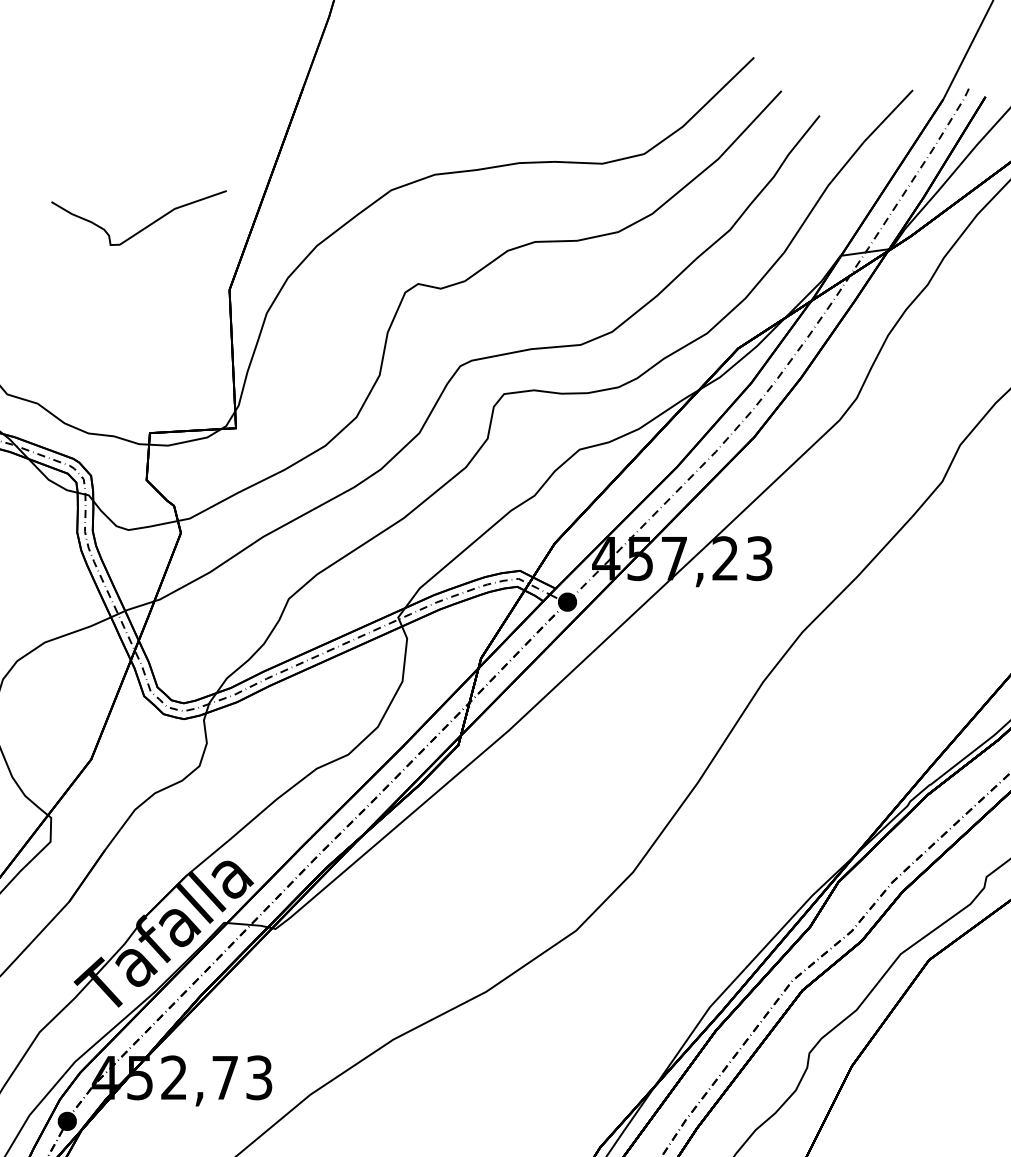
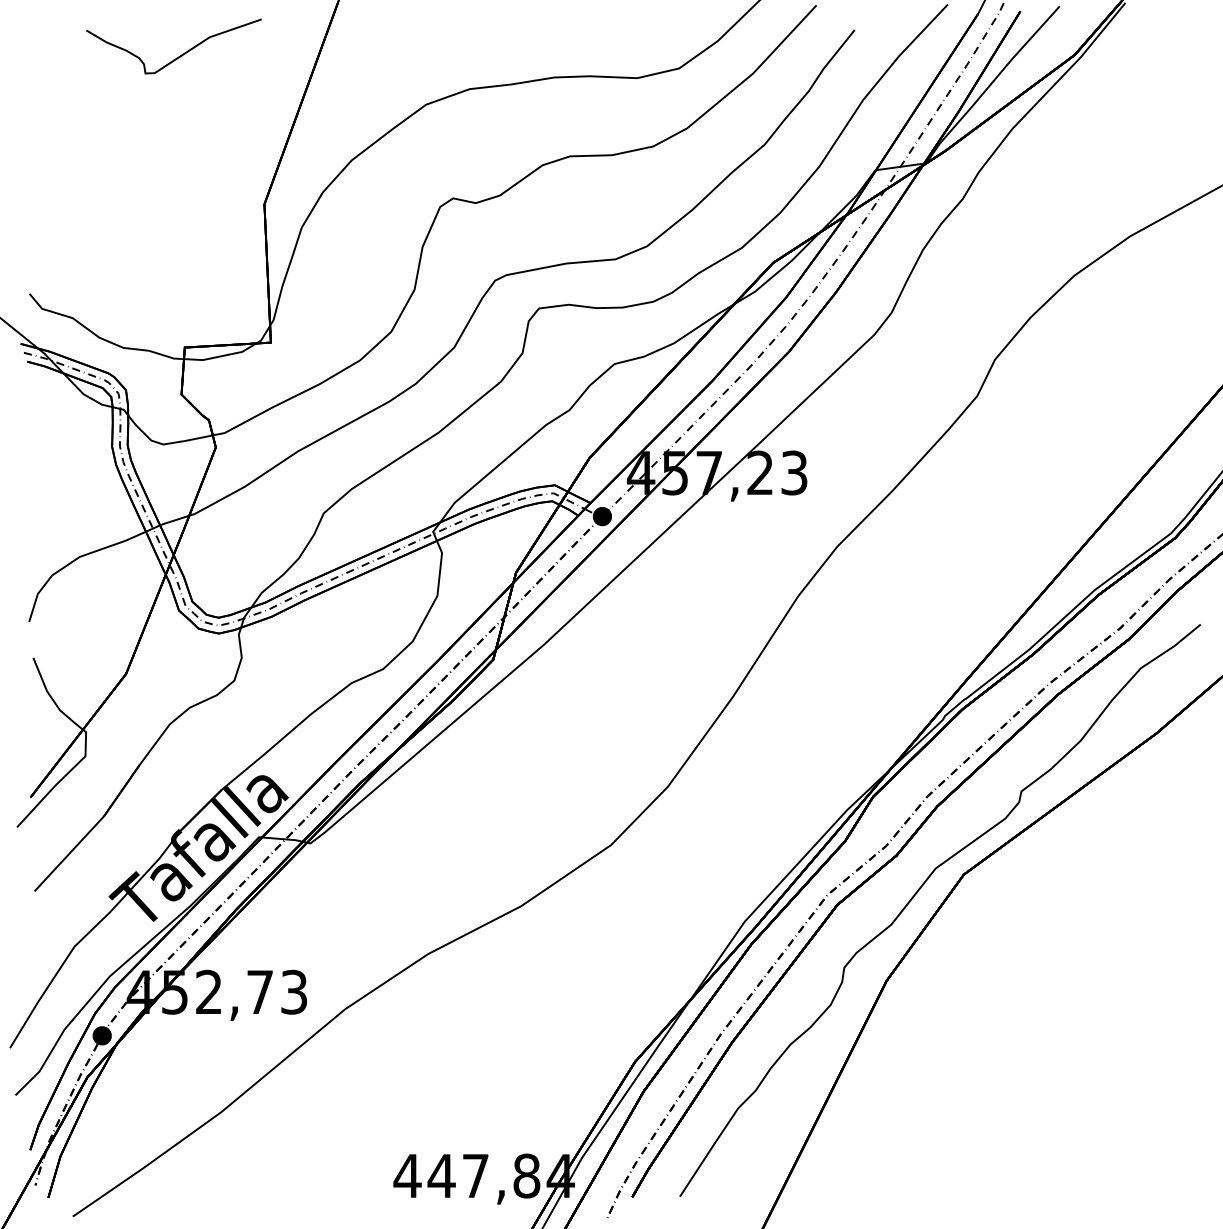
curve: (144, 227) -> (179, 55), moved

